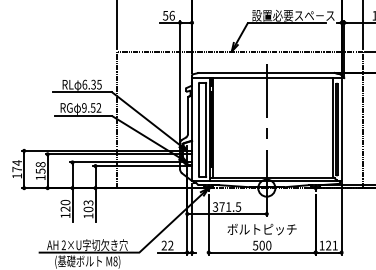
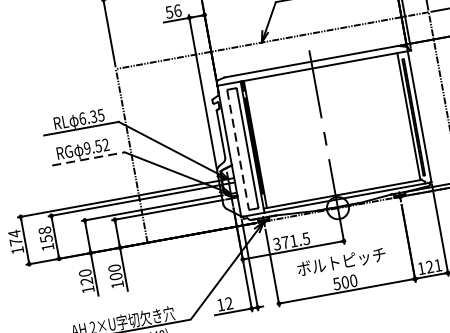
line: (83, 116) -> (88, 159), solid -> dashed
line: (198, 130) -> (237, 150), solid -> dashed
text: (88, 202) -> (114, 267), 103 -> 100
text: (163, 245) -> (219, 305), 22 -> 12

